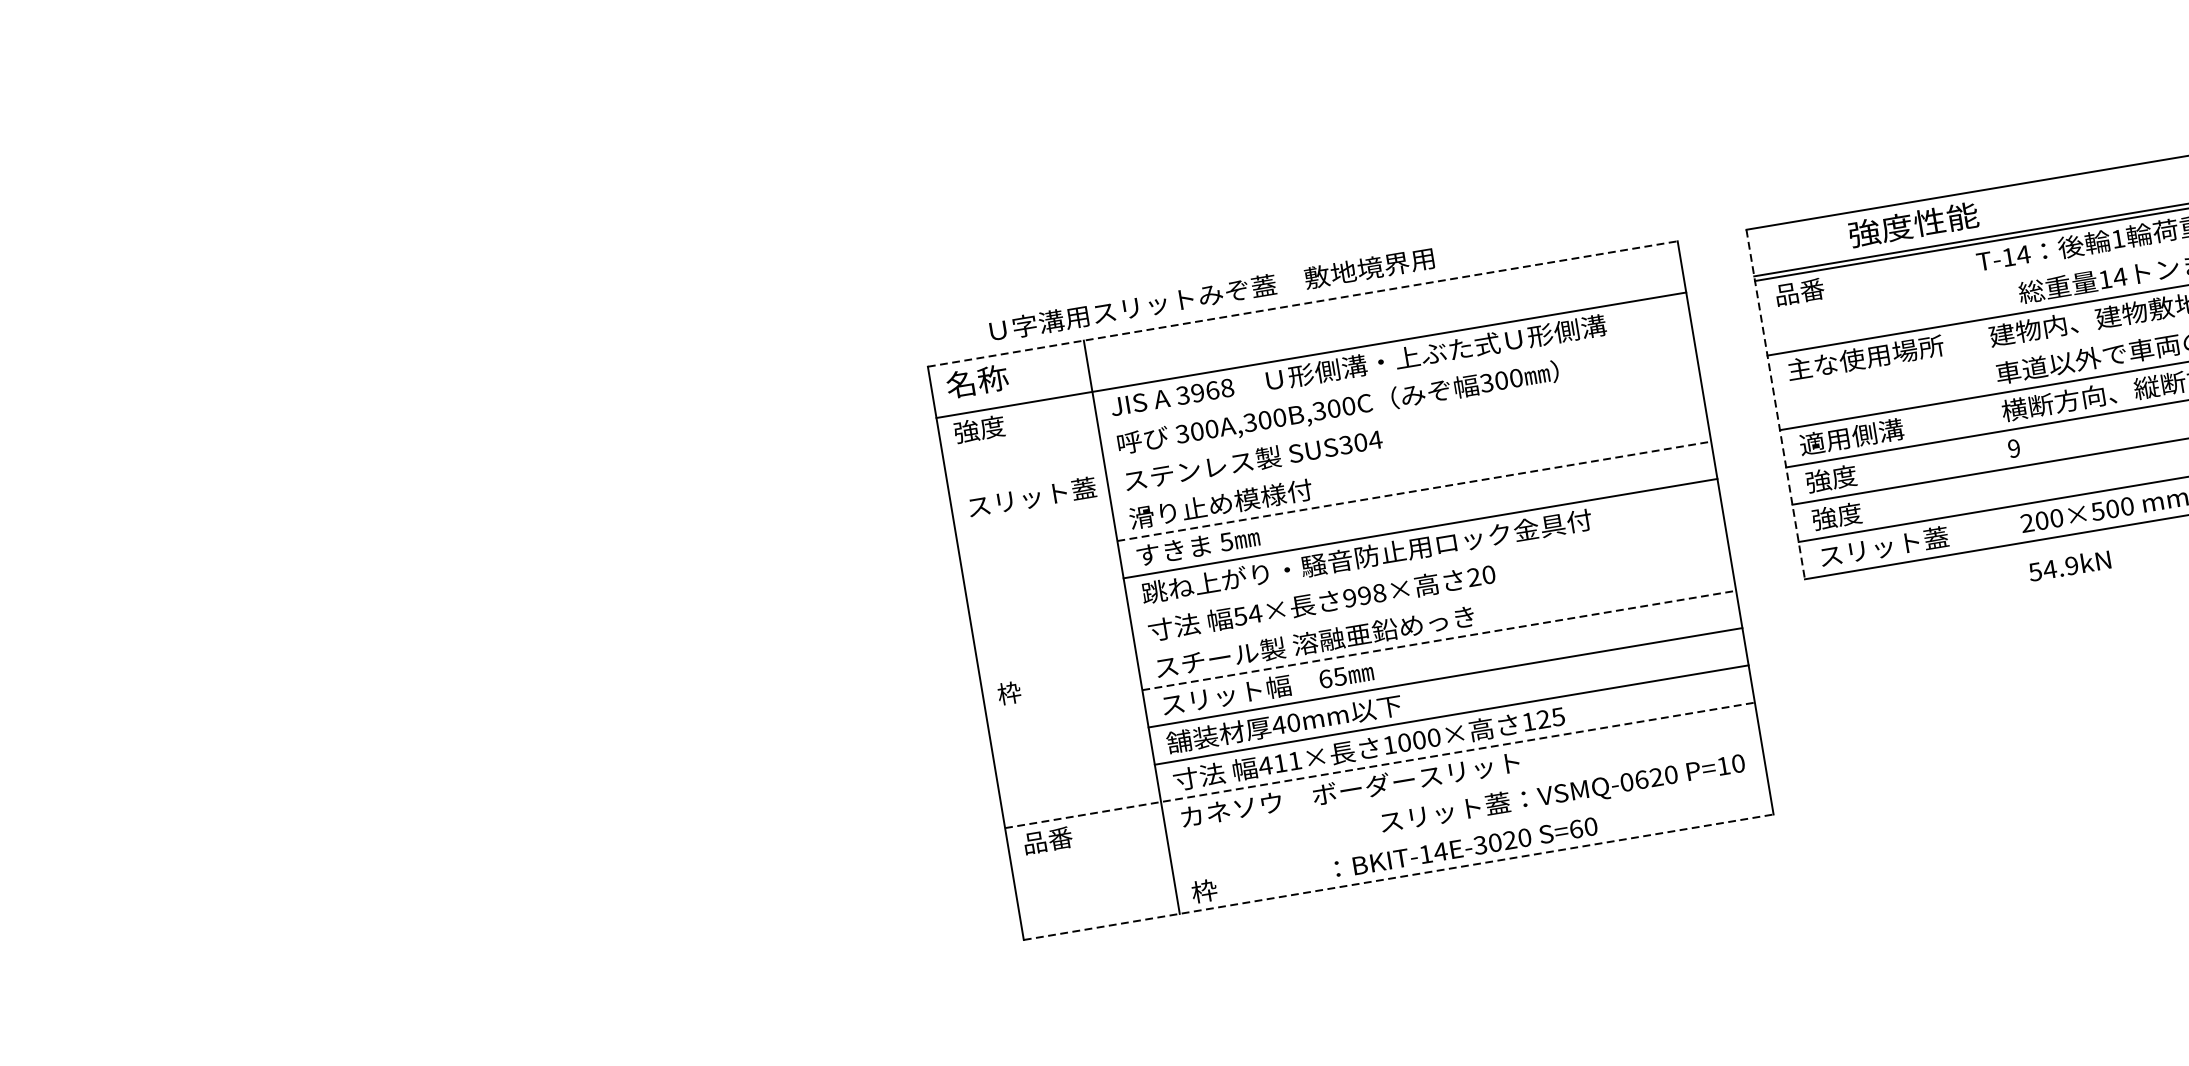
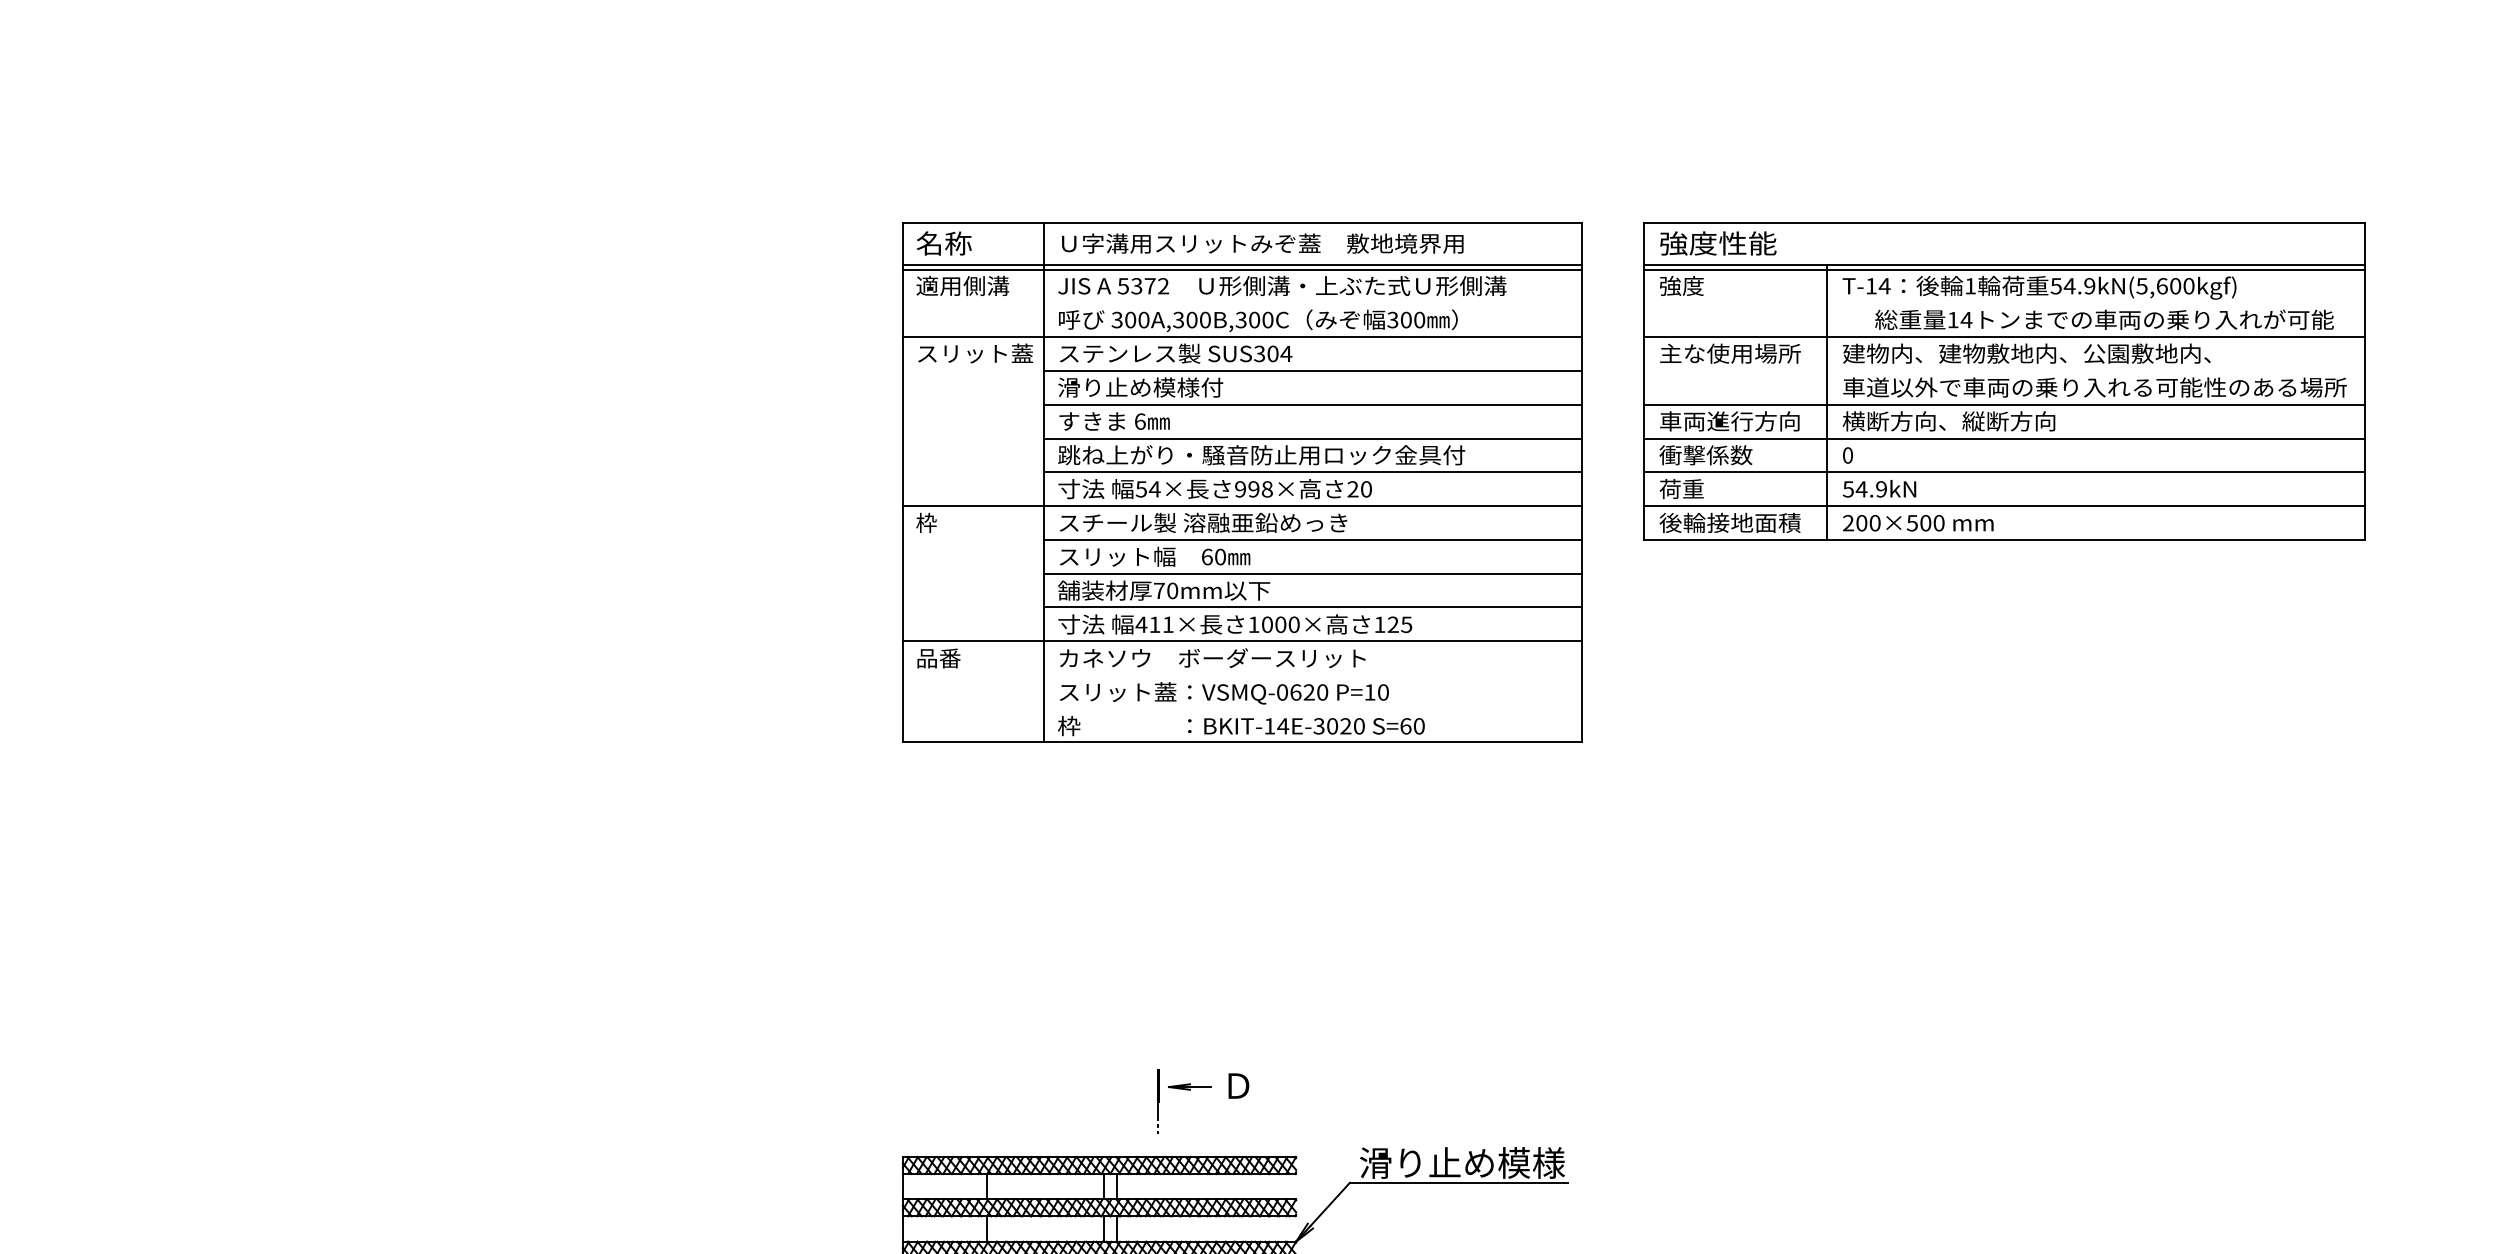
text: (1913, 224) -> (1718, 243), moved
text: (1799, 291) -> (1681, 285), 品番 -> 強度
text: (1211, 294) -> (1262, 243), moved
line: (1302, 304) -> (1242, 223), dashed -> solid
line: (1309, 350) -> (1241, 265), added
text: (1205, 392) -> (1143, 286), 3968 -> 5372
line: (1980, 393) -> (1826, 402), added
line: (1776, 405) -> (1644, 382), dashed -> solid
text: (1005, 424) -> (962, 285), 強度 -> 適用側溝
line: (1322, 430) -> (1241, 337), added
text: (1877, 432) -> (1729, 421), 適用側溝 -> 車両進行方向
text: (2013, 448) -> (1847, 455), 9 -> 0
line: (1407, 454) -> (1312, 371), added
text: (1856, 474) -> (1705, 455), 強度 -> 衝撃係数
line: (1414, 490) -> (1313, 404), dashed -> solid
text: (1836, 516) -> (1681, 489), 強度 -> 荷重
text: (1225, 541) -> (1139, 421), 5 -> 6
text: (1895, 544) -> (1729, 522), スリット蓋 -> 後輪接地面積
text: (2069, 565) -> (1879, 488), moved
line: (1426, 566) -> (1312, 472), added
line: (1354, 616) -> (1241, 506), added
line: (1439, 640) -> (1313, 539), dashed -> solid
text: (1339, 676) -> (1219, 556), 65 -> 60
text: (1279, 724) -> (1159, 590), 40mm -> 70mm
line: (1380, 765) -> (1242, 641), dashed -> solid
text: (1561, 794) -> (1223, 693), moved
line: (1398, 877) -> (1242, 742), dashed -> solid

